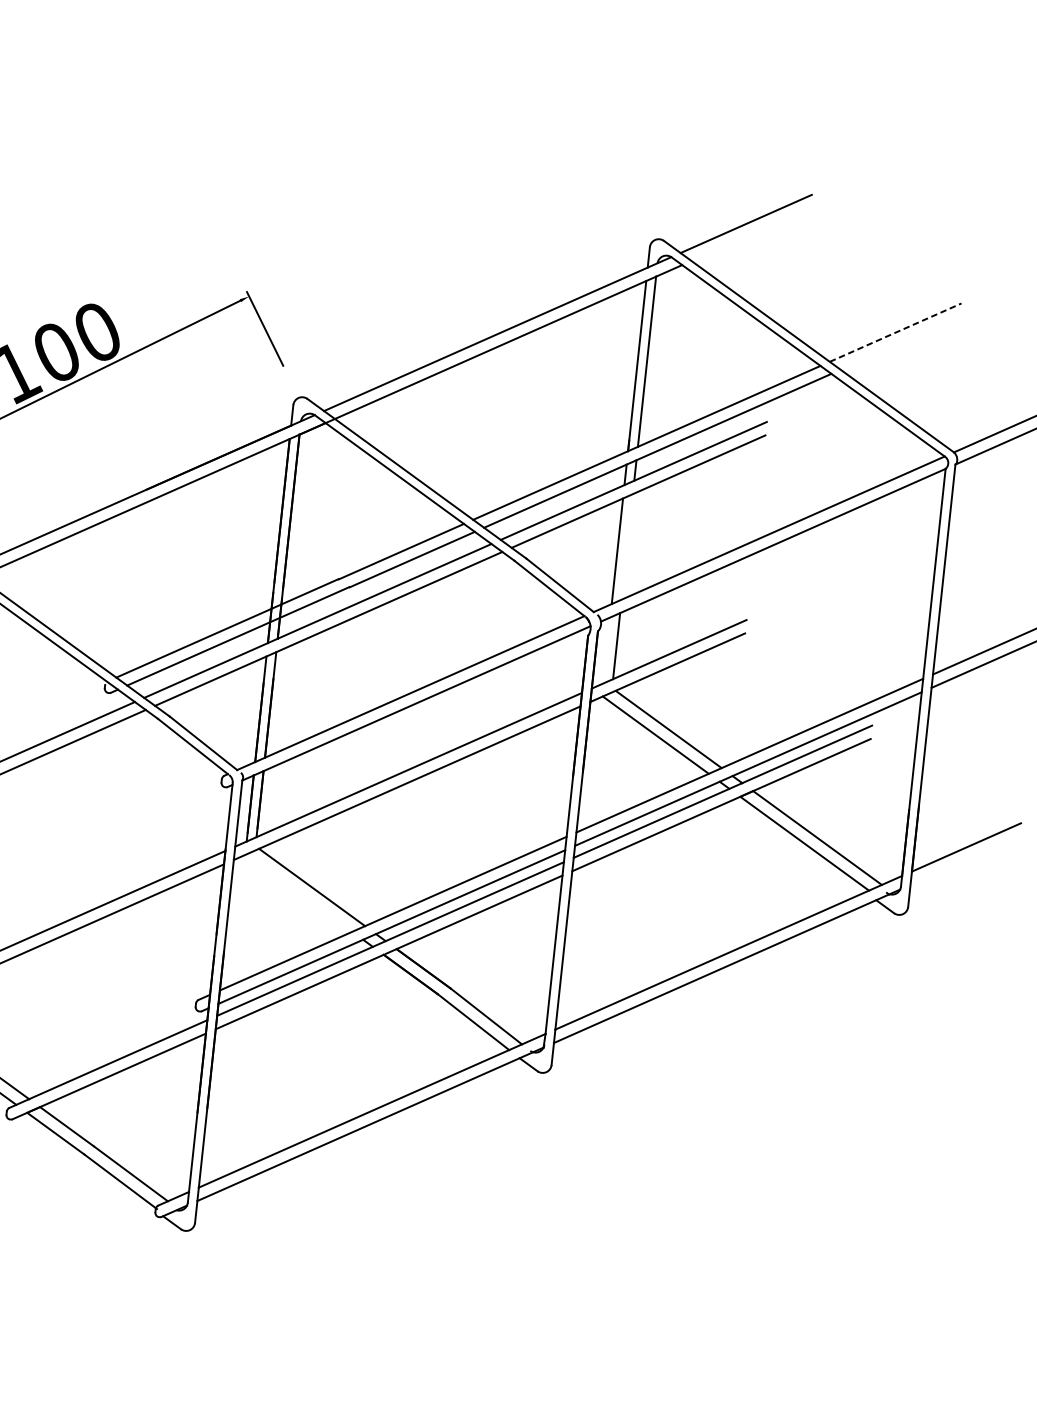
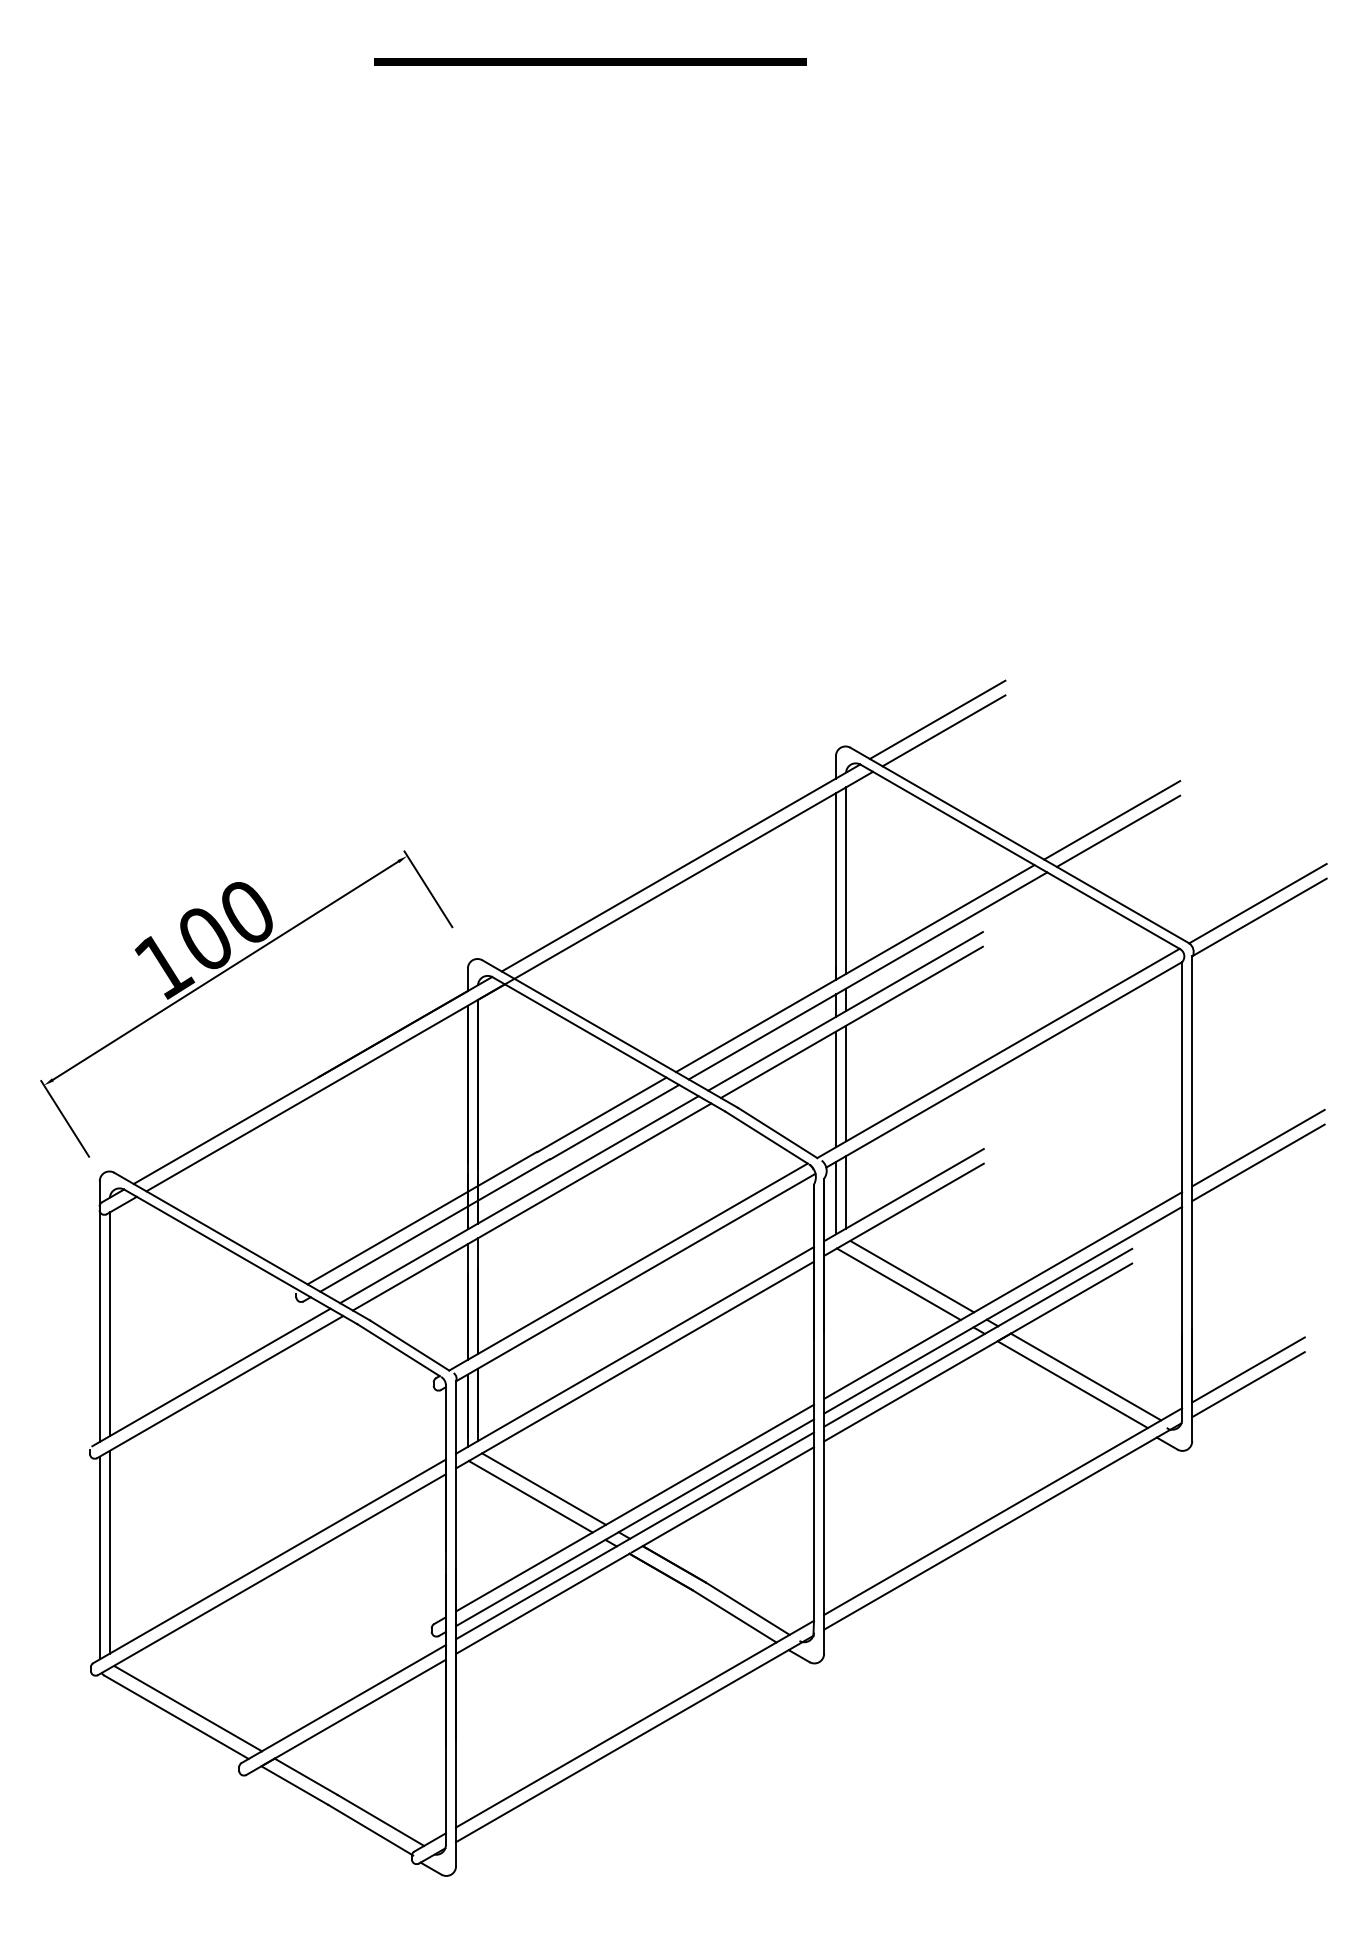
line: (750, 234) -> (943, 730), added
line: (895, 332) -> (1112, 820), dashed -> solid
line: (900, 342) -> (1118, 830), added
line: (627, 546) -> (846, 1083), added
line: (606, 650) -> (835, 1198), added
line: (965, 860) -> (1248, 1384), added
line: (299, 892) -> (530, 1496), added

